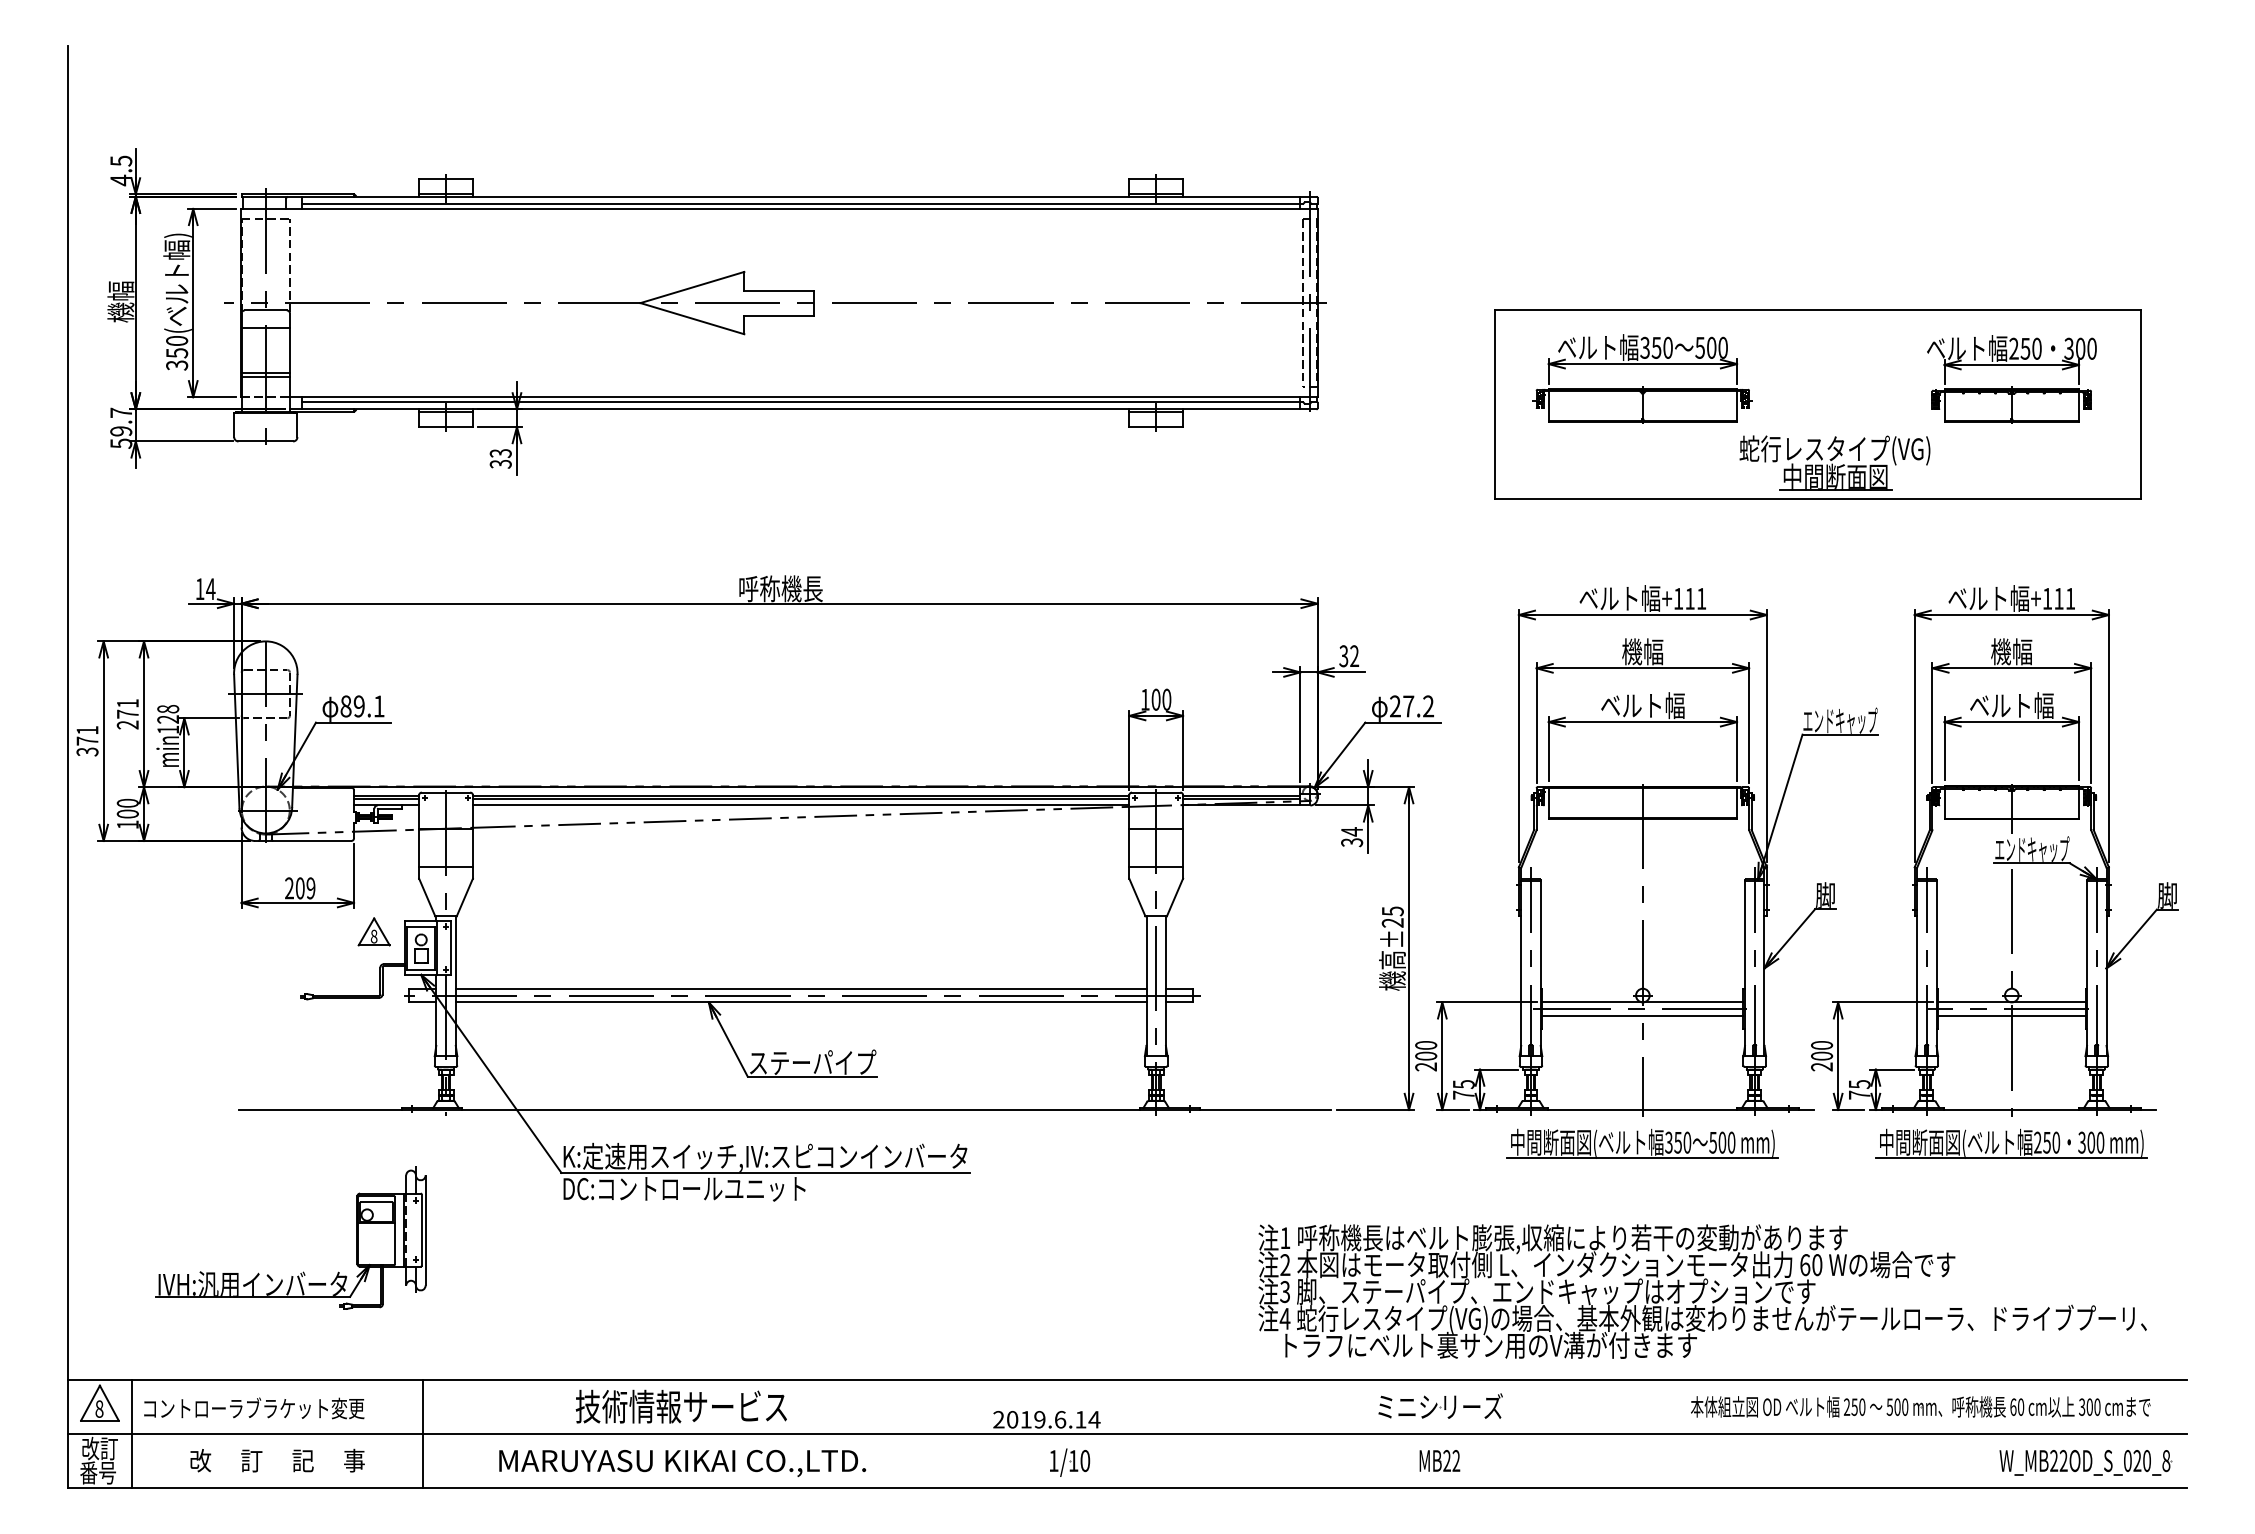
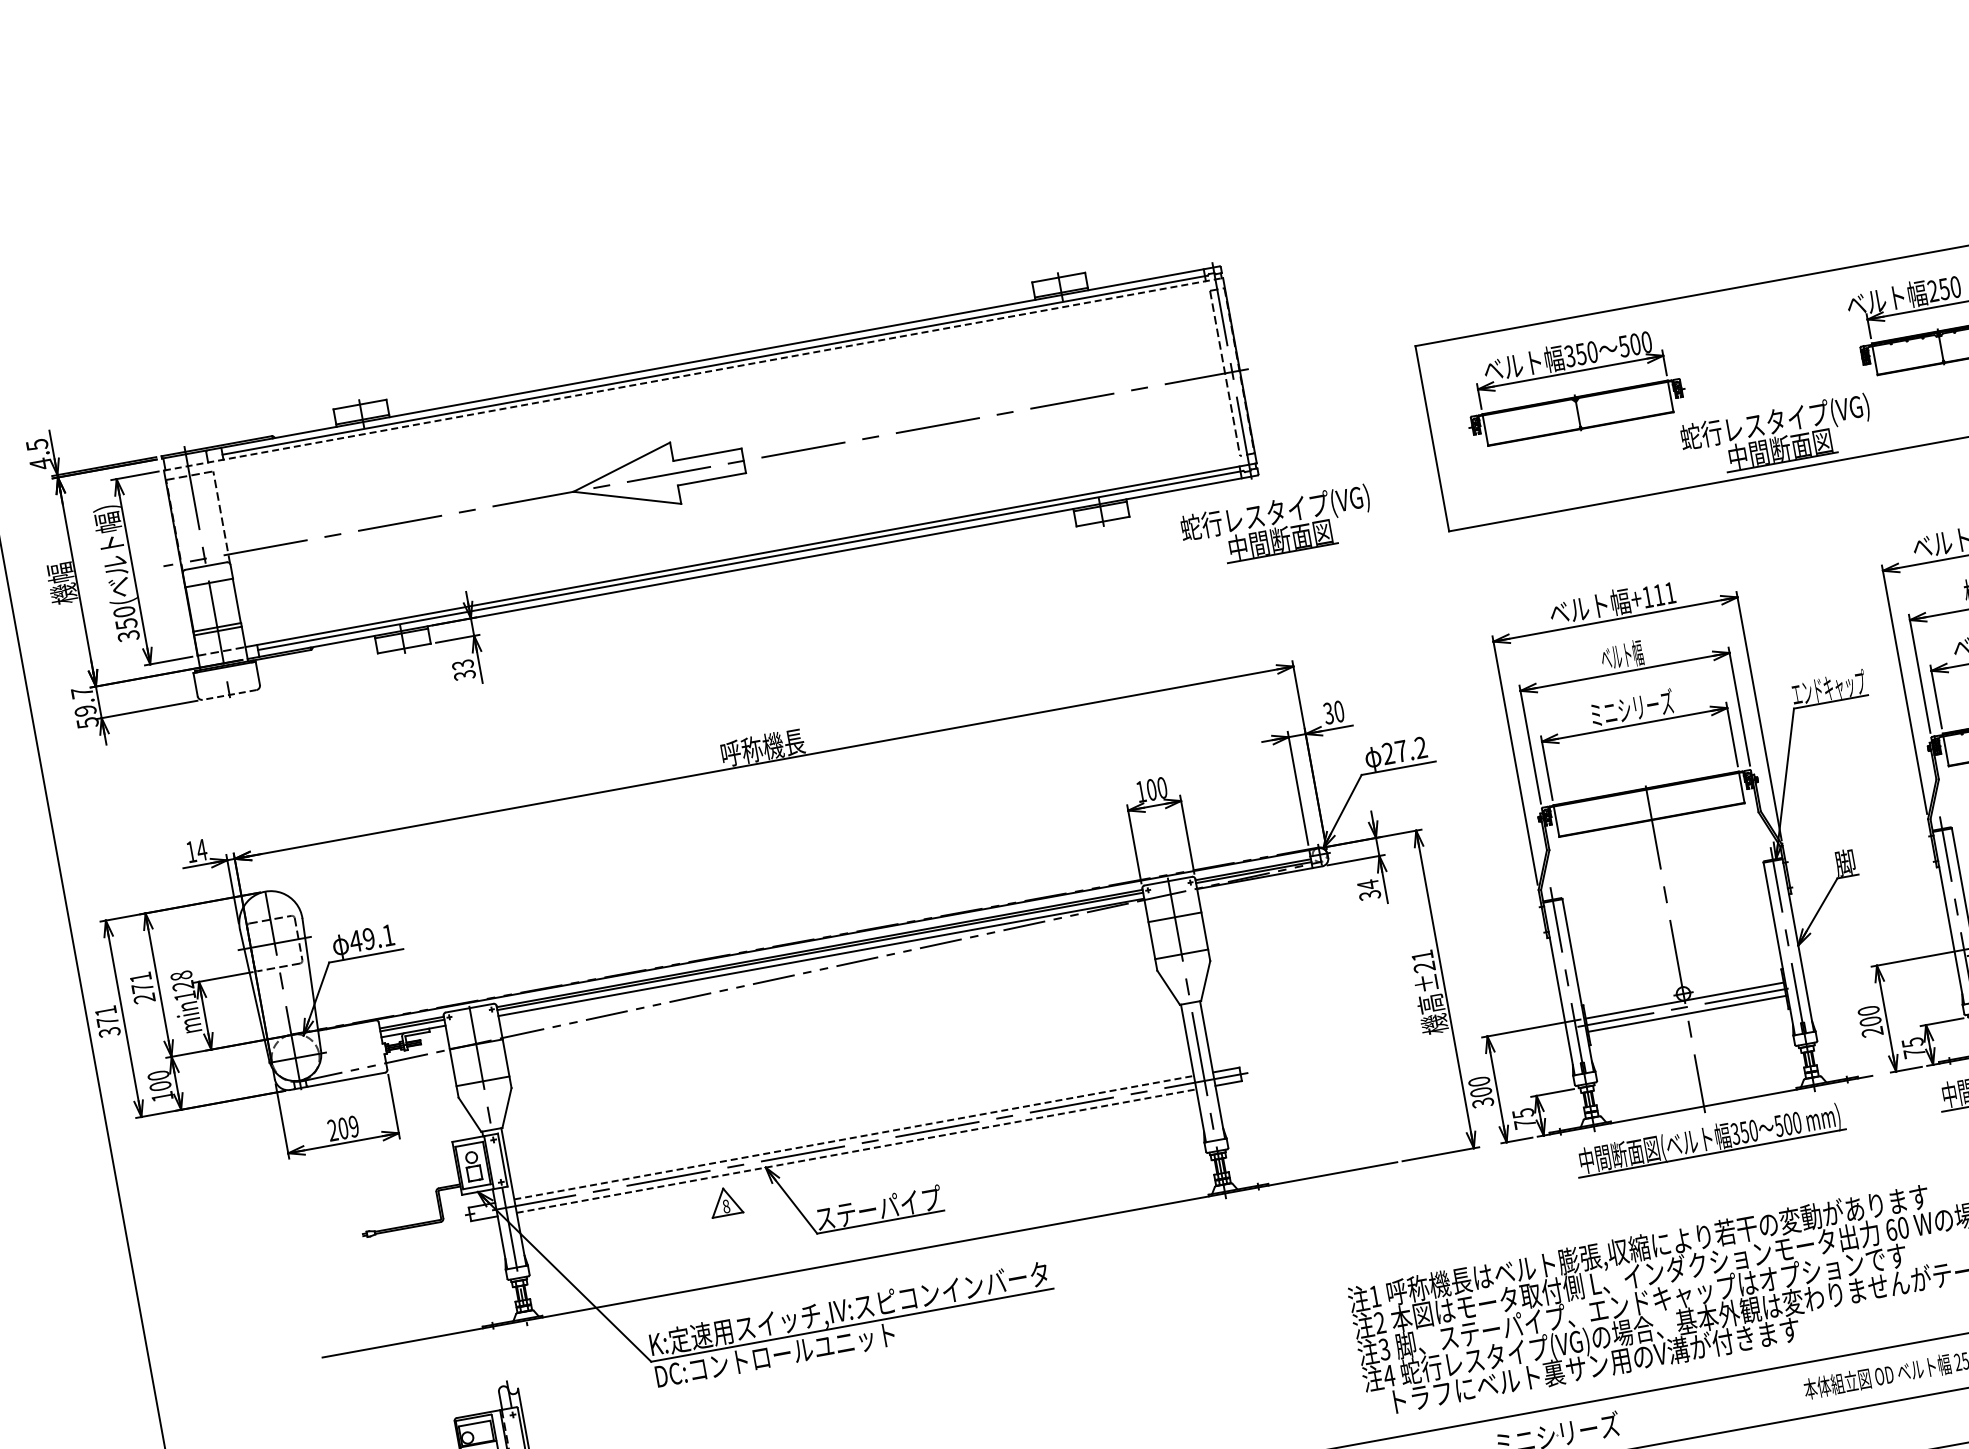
line: (780, 208) -> (694, 373), solid -> dashed
line: (265, 441) -> (229, 695), solid -> dashed
part: (1326, 462) -> (1276, 525), added
text: (1642, 651) -> (1621, 655), 機幅 -> ベルト幅
text: (1354, 656) -> (1339, 711), 32 -> 30
text: (1643, 705) -> (1632, 708), ベルト幅 -> ミニシリーズ
text: (345, 706) -> (355, 941), 89.1 -> 49.1
text: (1392, 911) -> (1422, 955), ±25 -> ±21
part: (373, 931) -> (724, 1201), moved
line: (801, 988) -> (854, 1137), solid -> dashed
line: (801, 1002) -> (856, 1151), solid -> dashed
text: (1426, 1066) -> (1483, 1102), 200 -> 300

